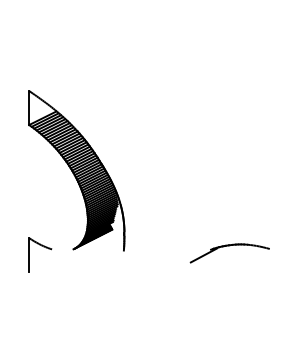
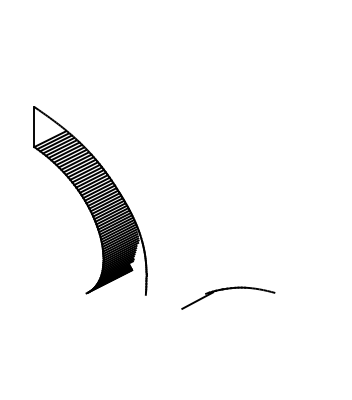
part: (229, 246) -> (227, 290), moved
part: (43, 247) -> (51, 291), removed

